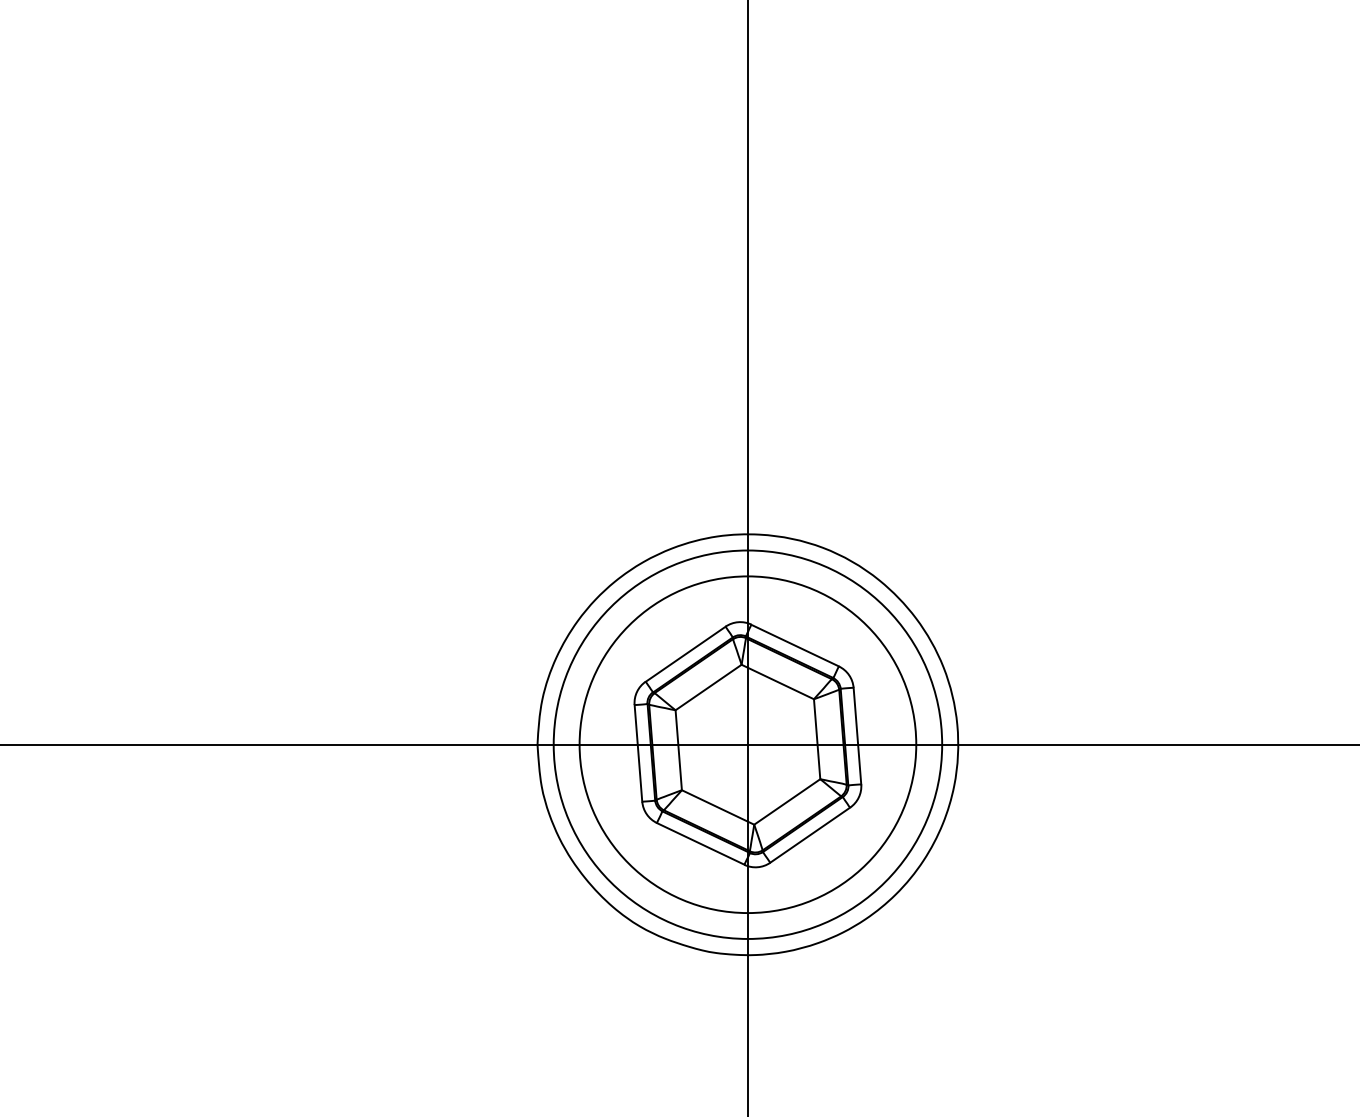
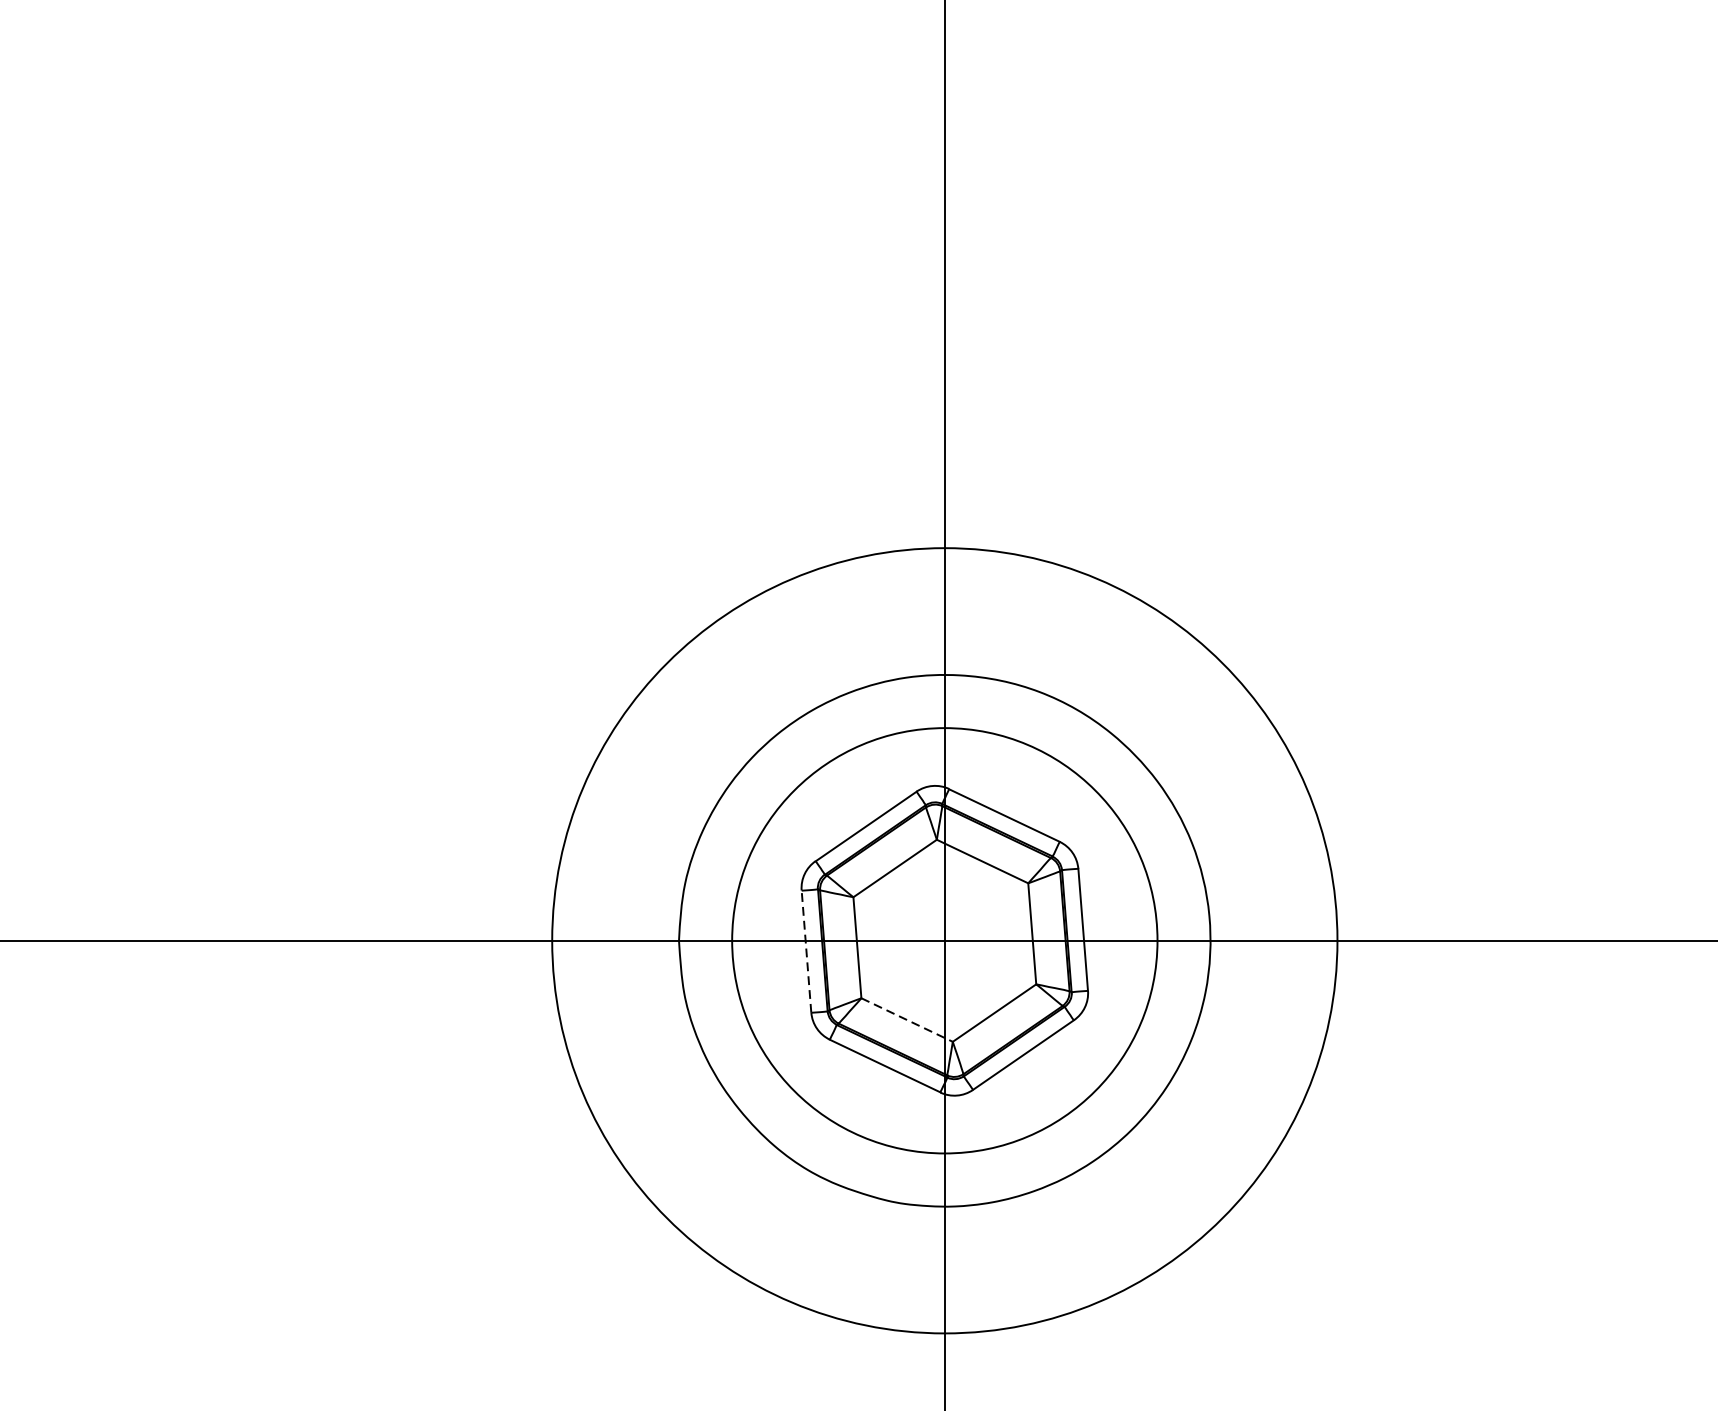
circle: (747, 744) -> (944, 940), size x1.6
line: (638, 752) -> (806, 950), solid -> dashed
line: (718, 807) -> (907, 1020), solid -> dashed

